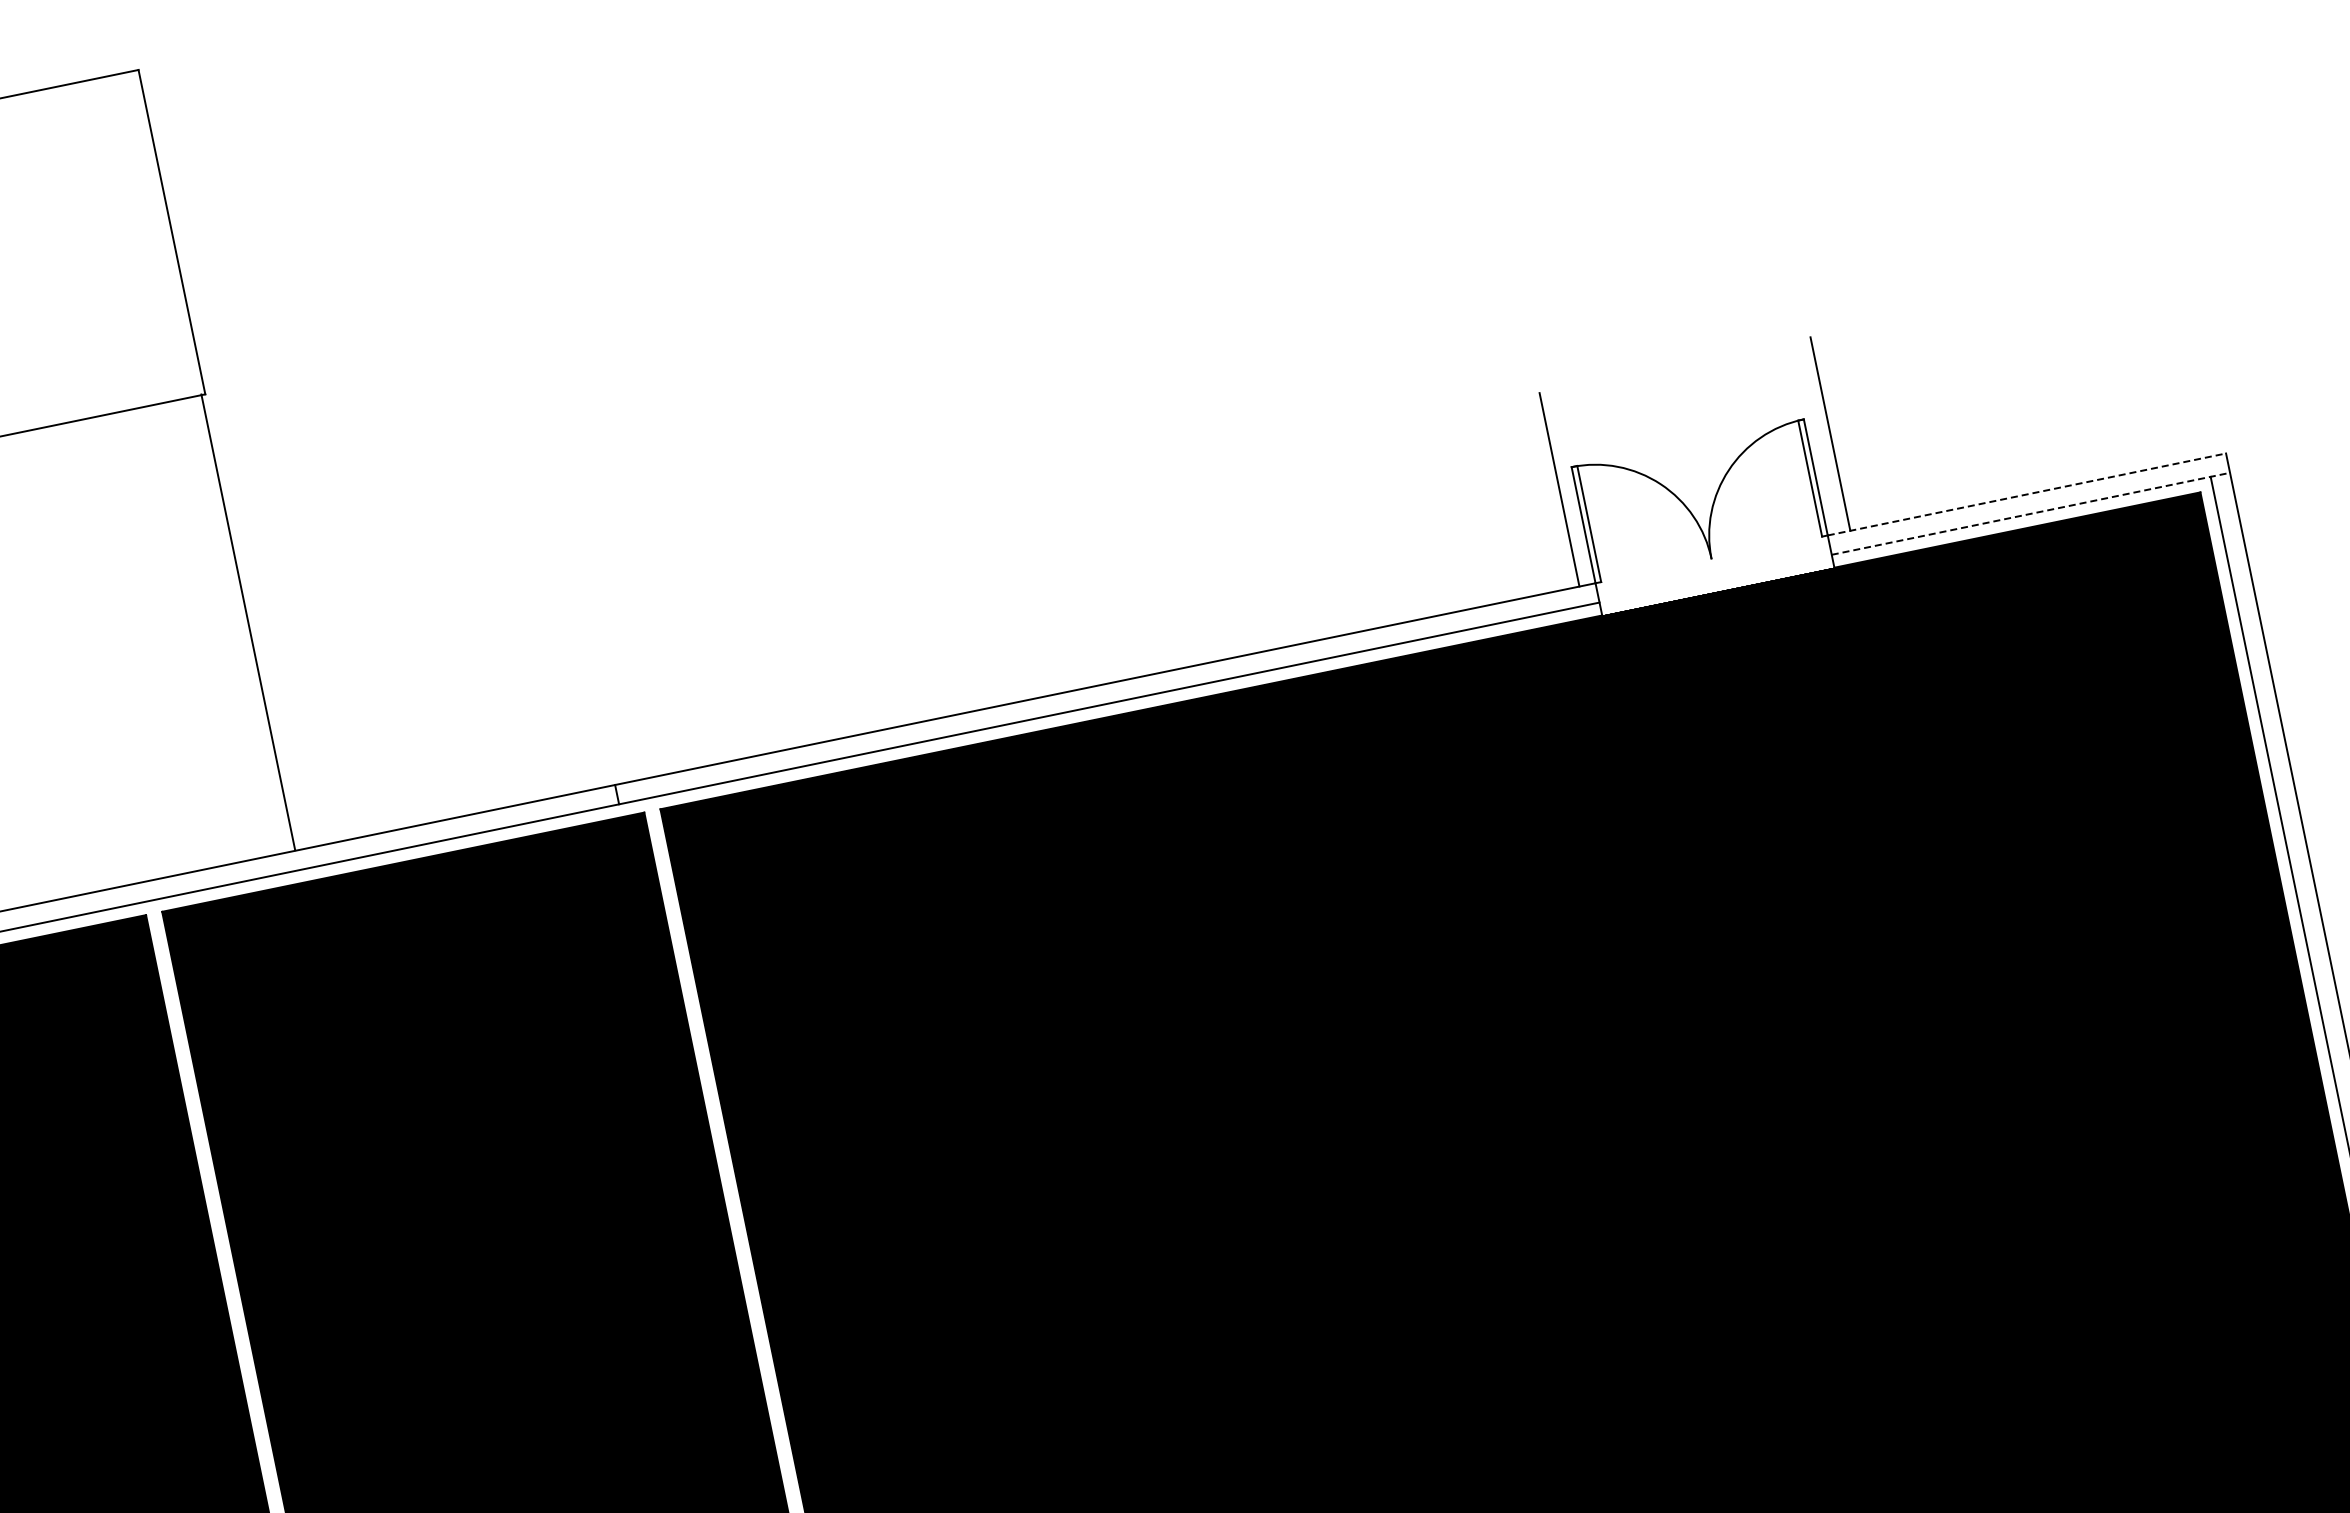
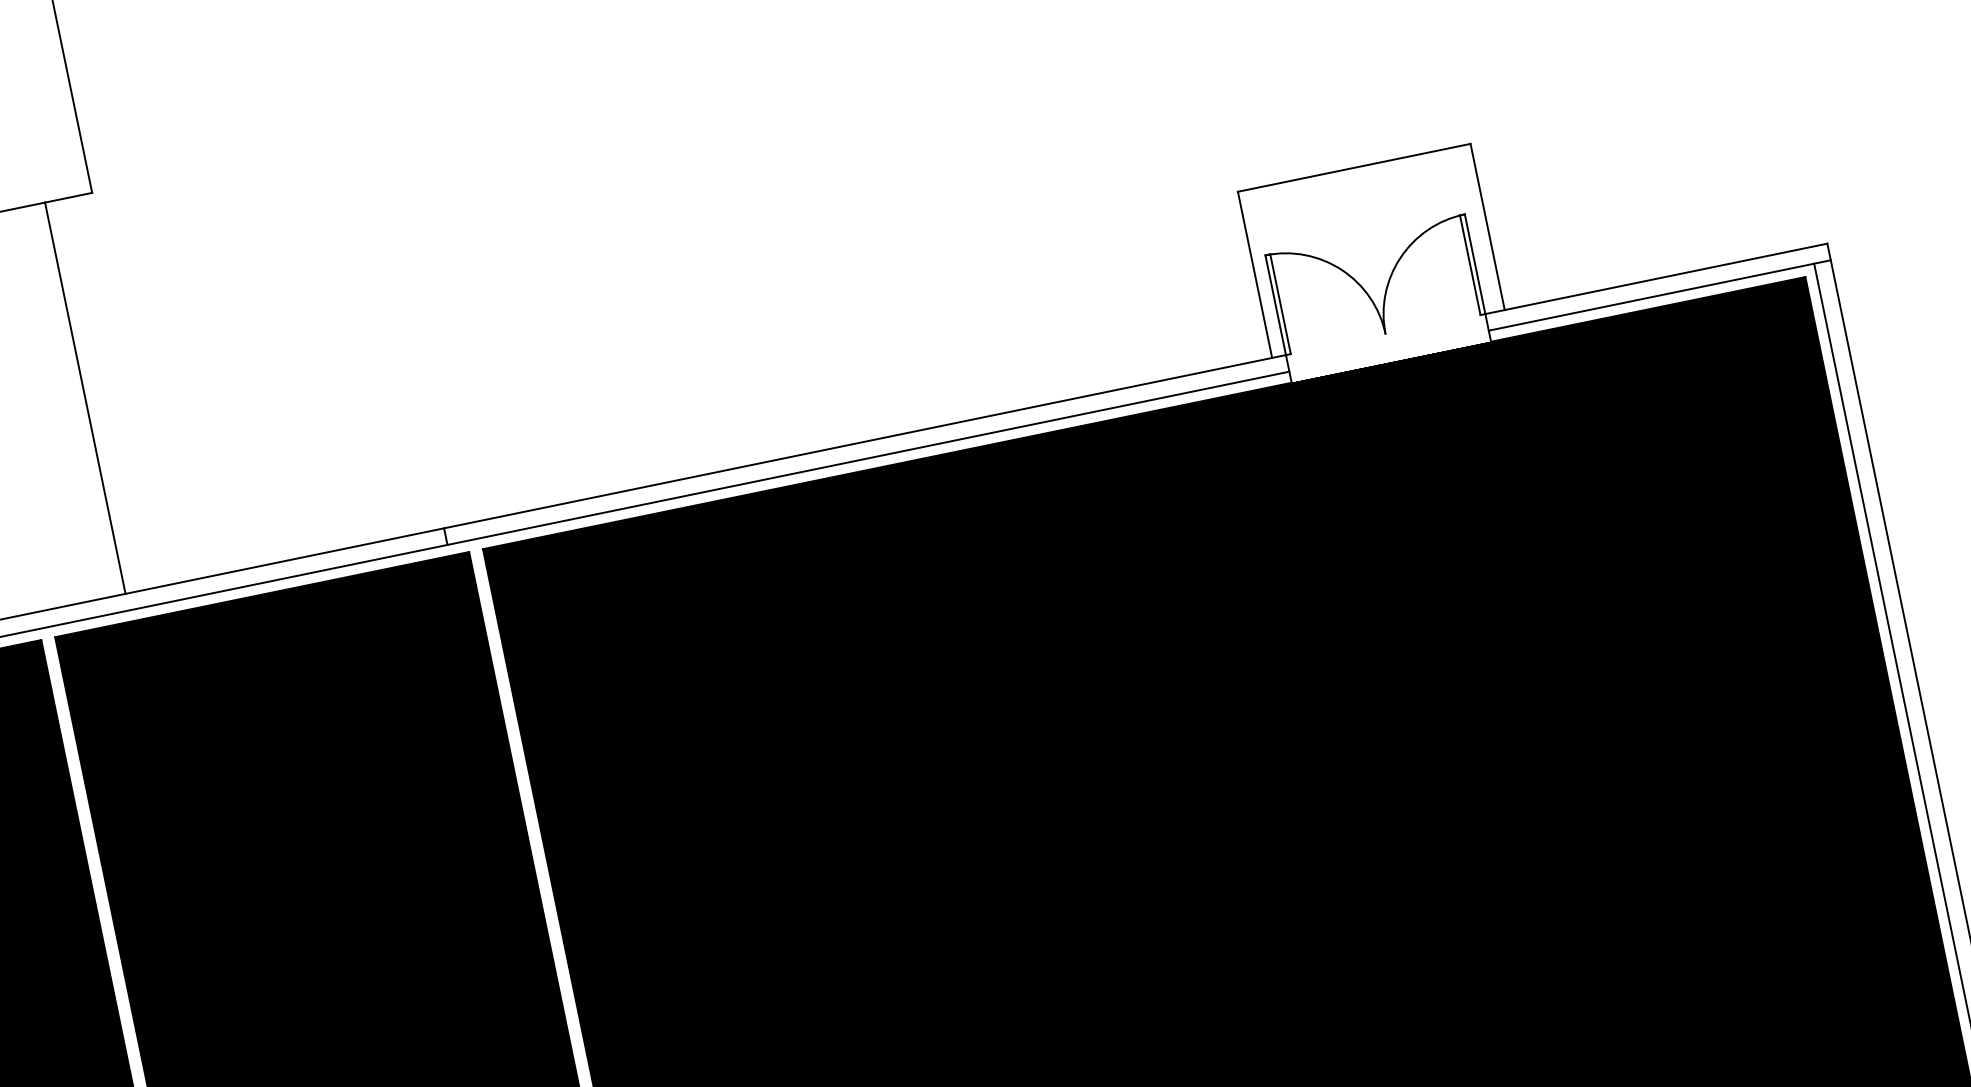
line: (1674, 365) -> (1353, 168), added
line: (2027, 494) -> (1656, 278), dashed -> solid
line: (2031, 513) -> (1660, 295), dashed -> solid
line: (248, 622) -> (85, 398), moved

